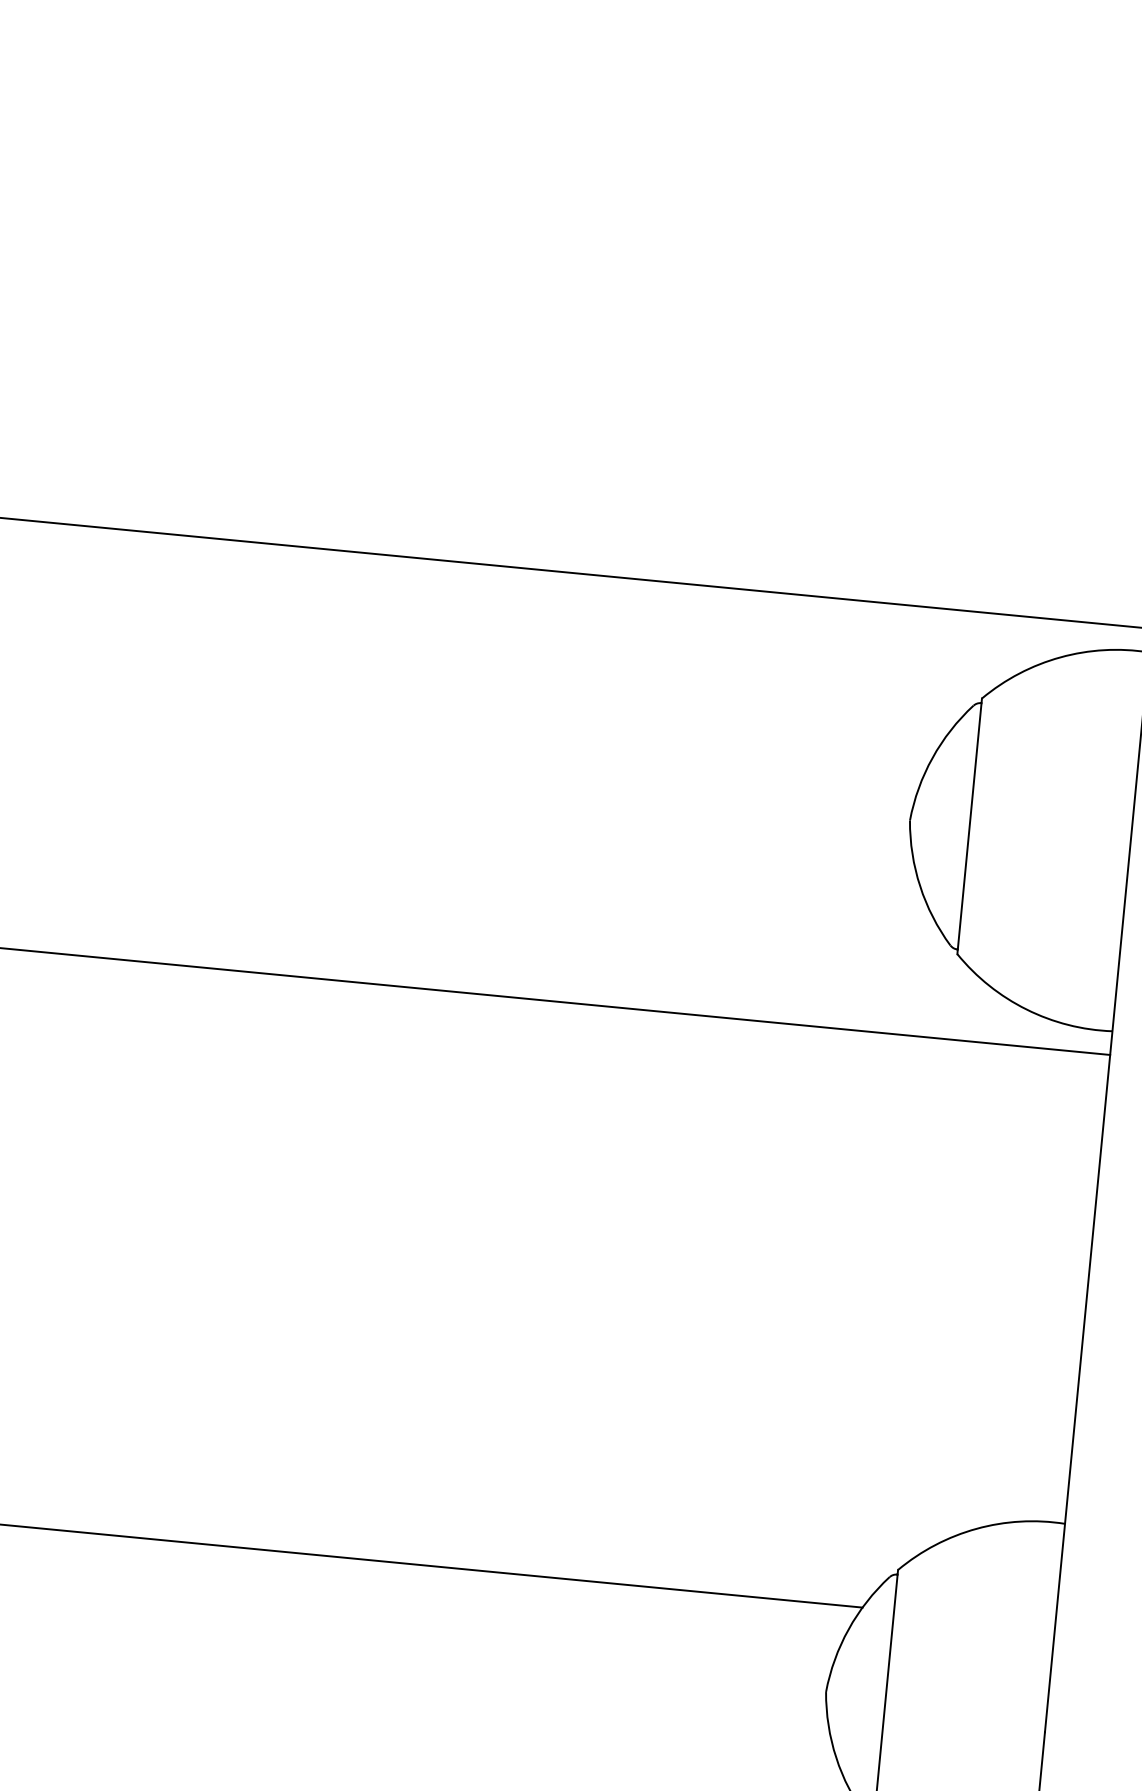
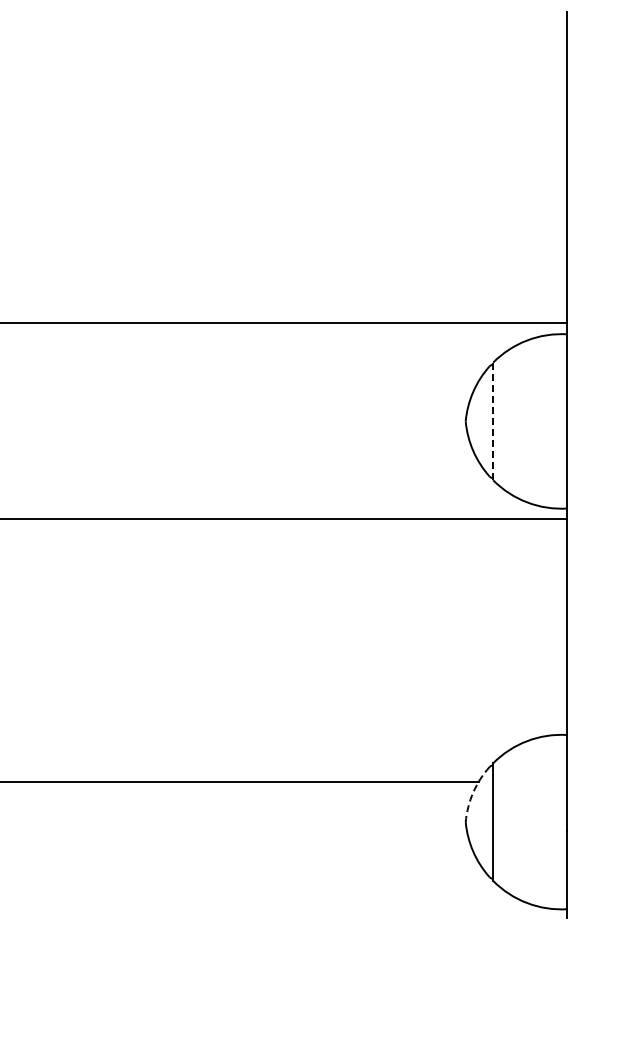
line: (970, 826) -> (493, 421), solid -> dashed
arc: (849, 1629) -> (473, 792), solid -> dashed

